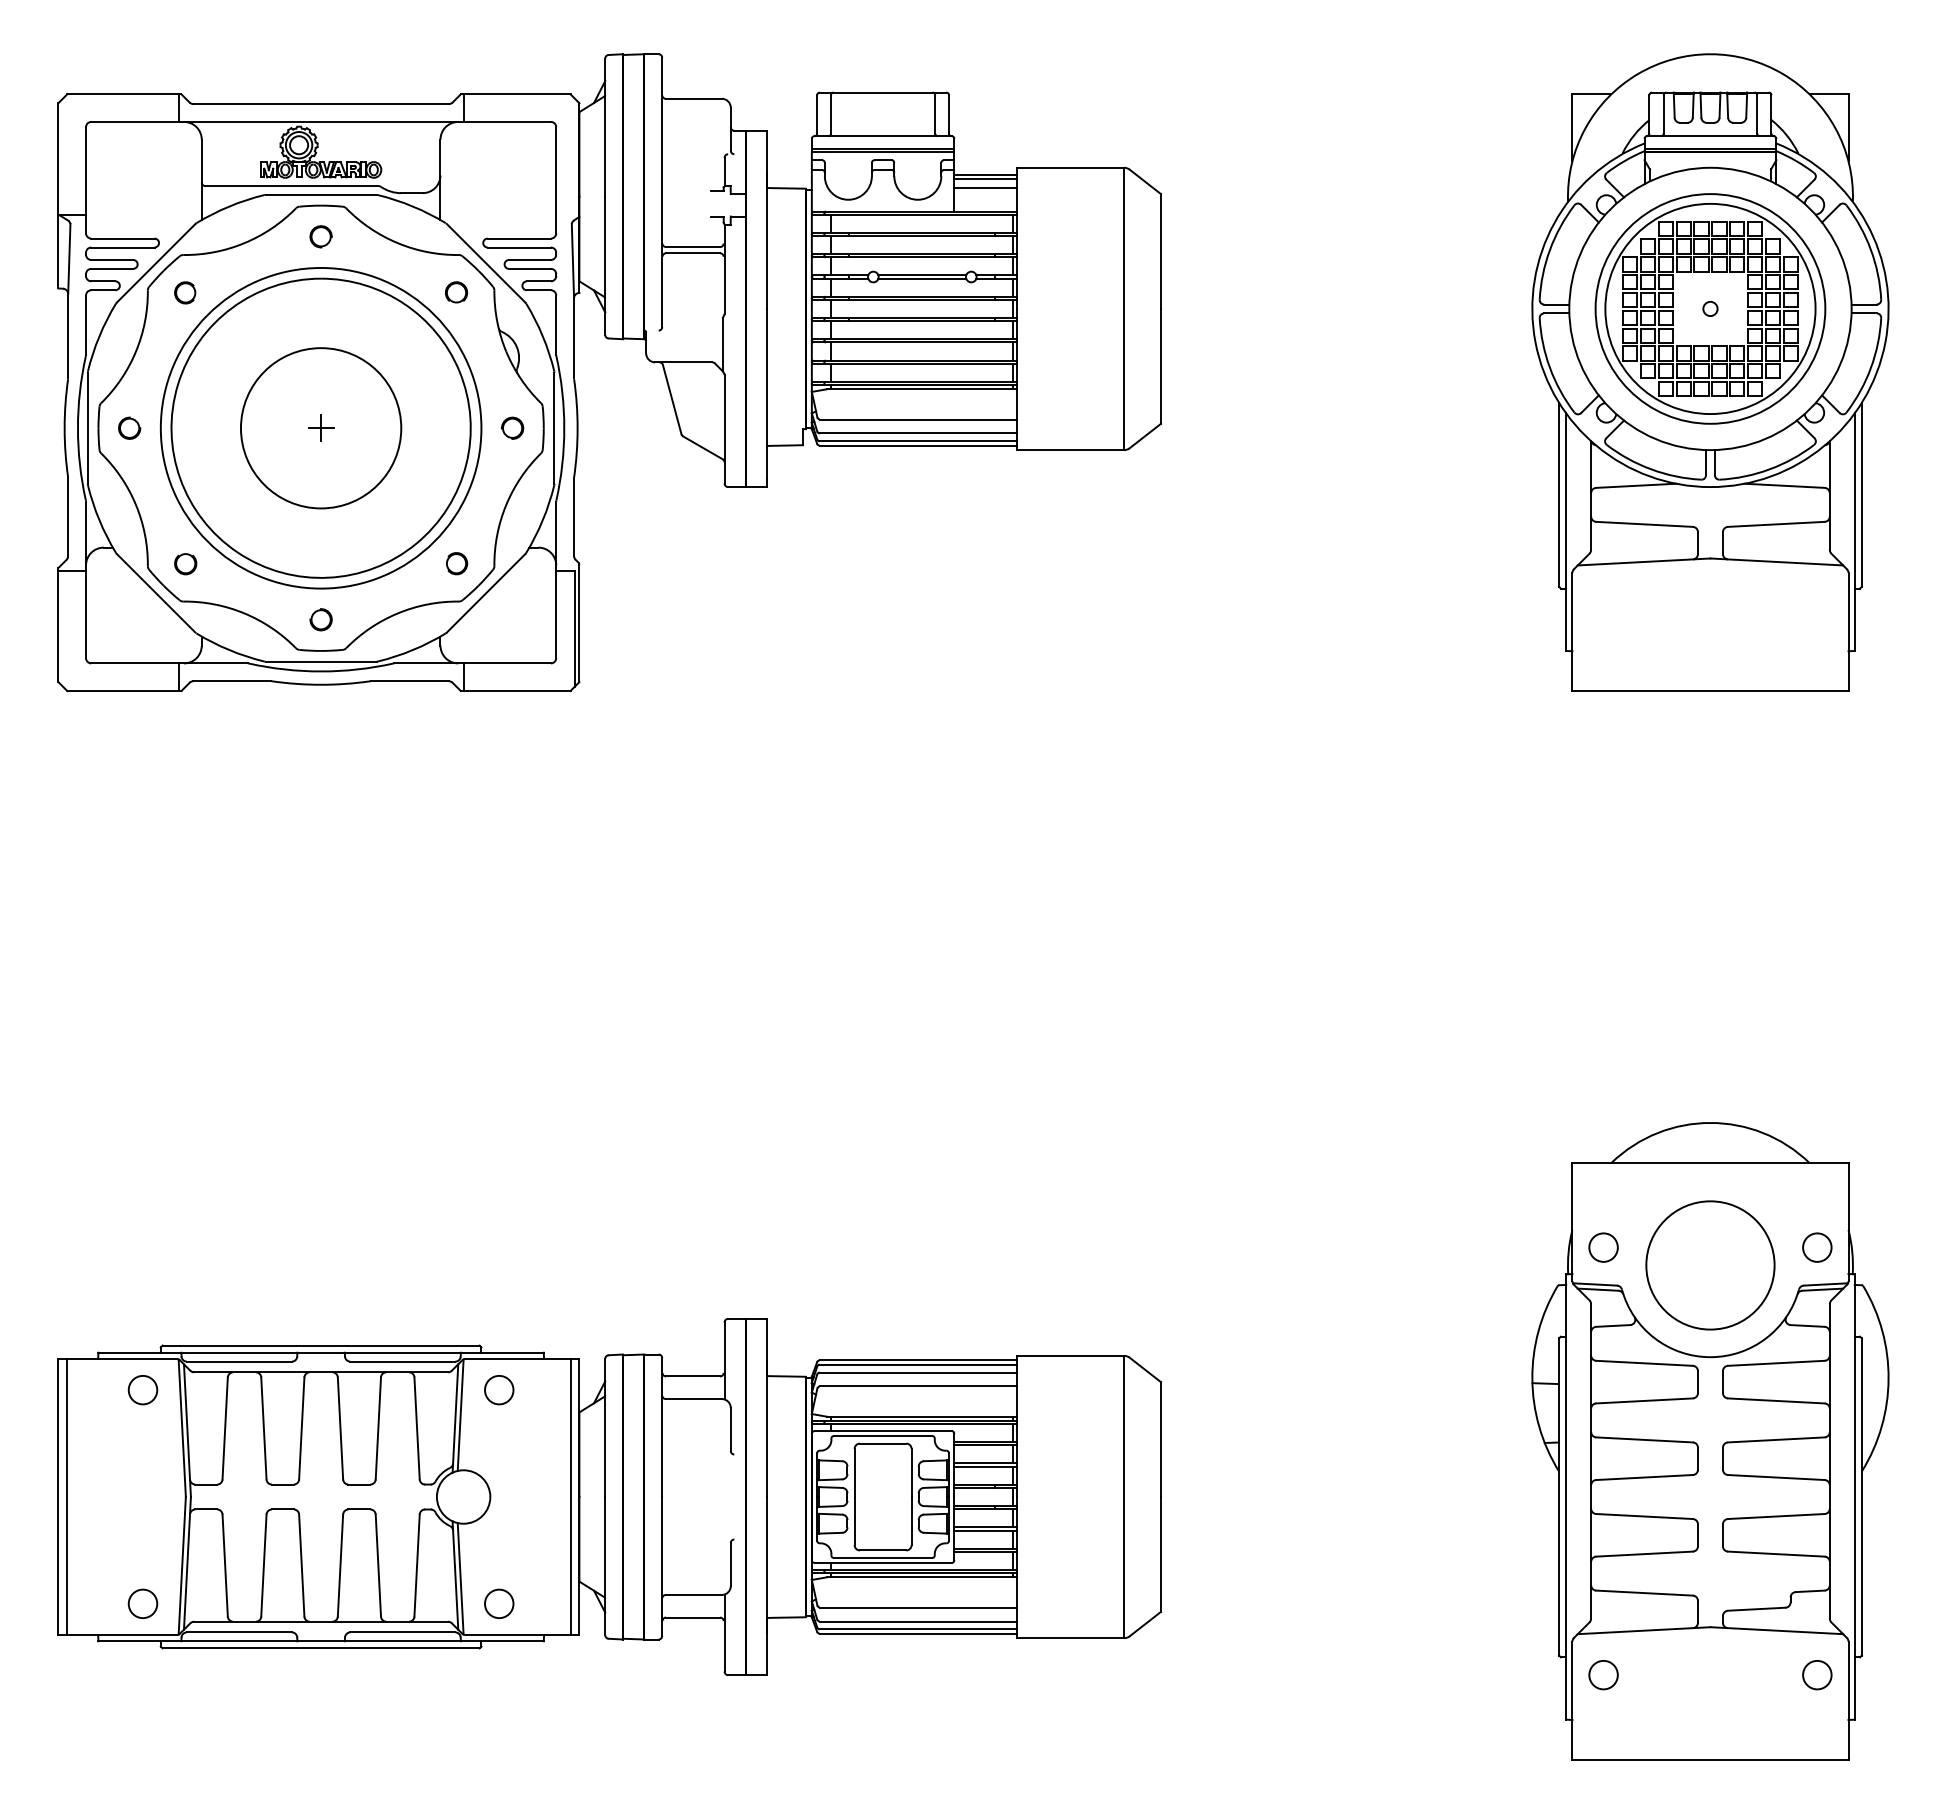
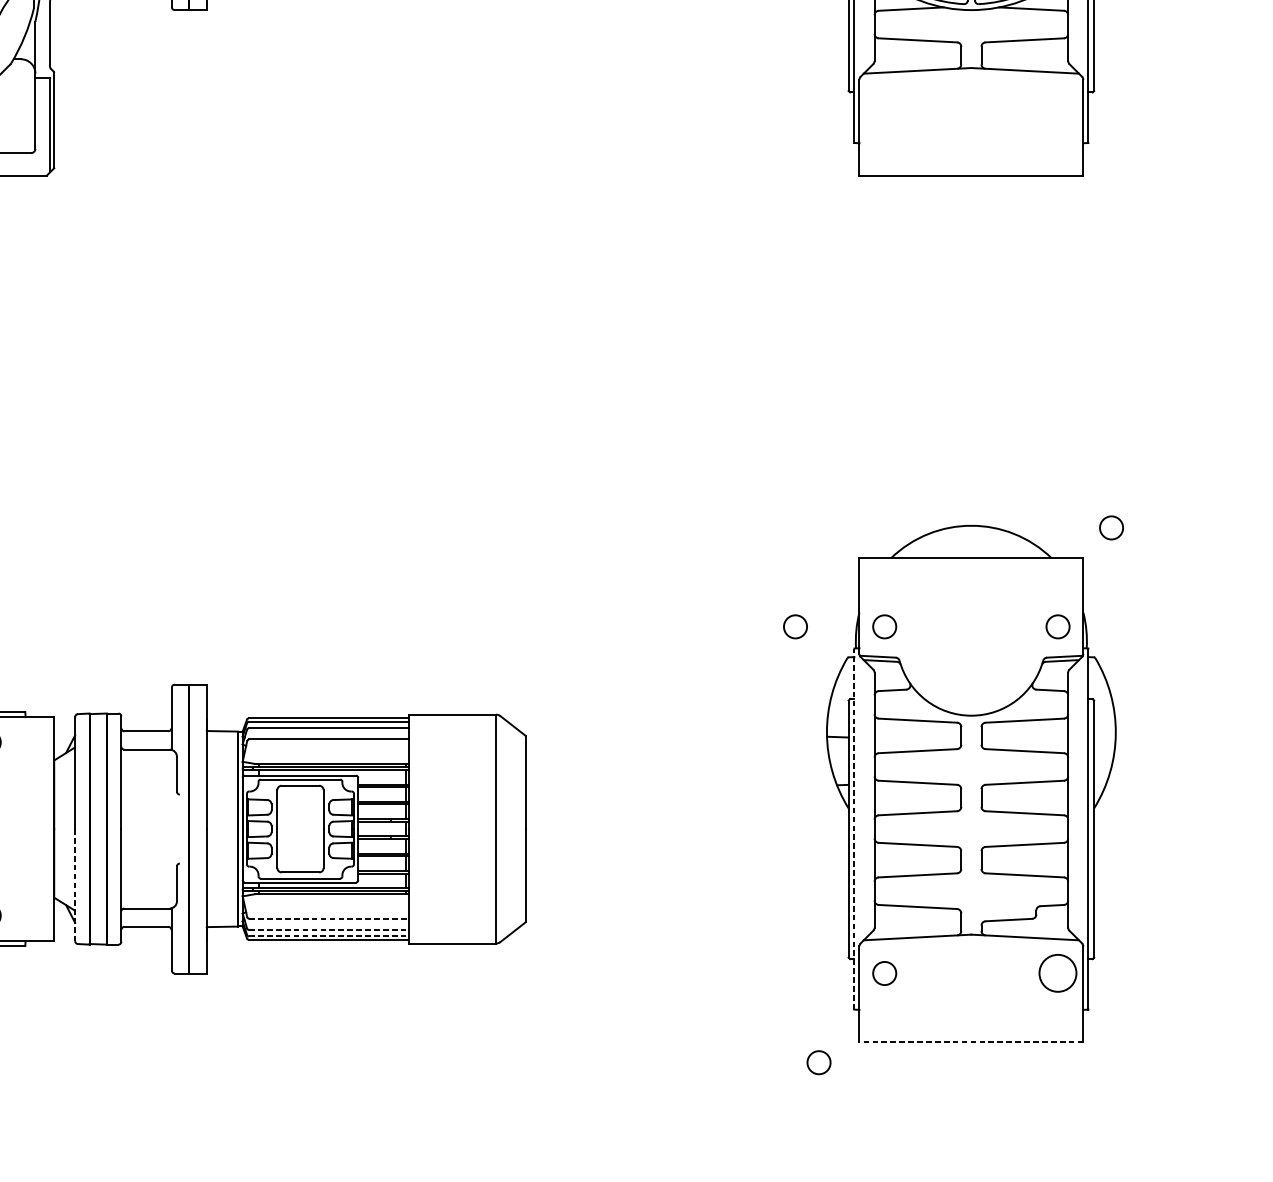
circle: (1883, 1125) -> (1111, 527), added
circle: (1493, 1247) -> (795, 626), added
circle: (1710, 1265) -> (971, 641), removed
line: (570, 1496) -> (46, 828), removed
line: (1566, 1497) -> (854, 829), solid -> dashed
line: (605, 1566) -> (75, 885), solid -> dashed
line: (918, 1607) -> (329, 918), solid -> dashed
line: (918, 1621) -> (329, 930), solid -> dashed
line: (918, 1629) -> (329, 936), solid -> dashed
circle: (1817, 1675) -> (1058, 973), size x1.6
line: (1709, 1759) -> (970, 1041), solid -> dashed
circle: (1522, 1785) -> (818, 1063), added

